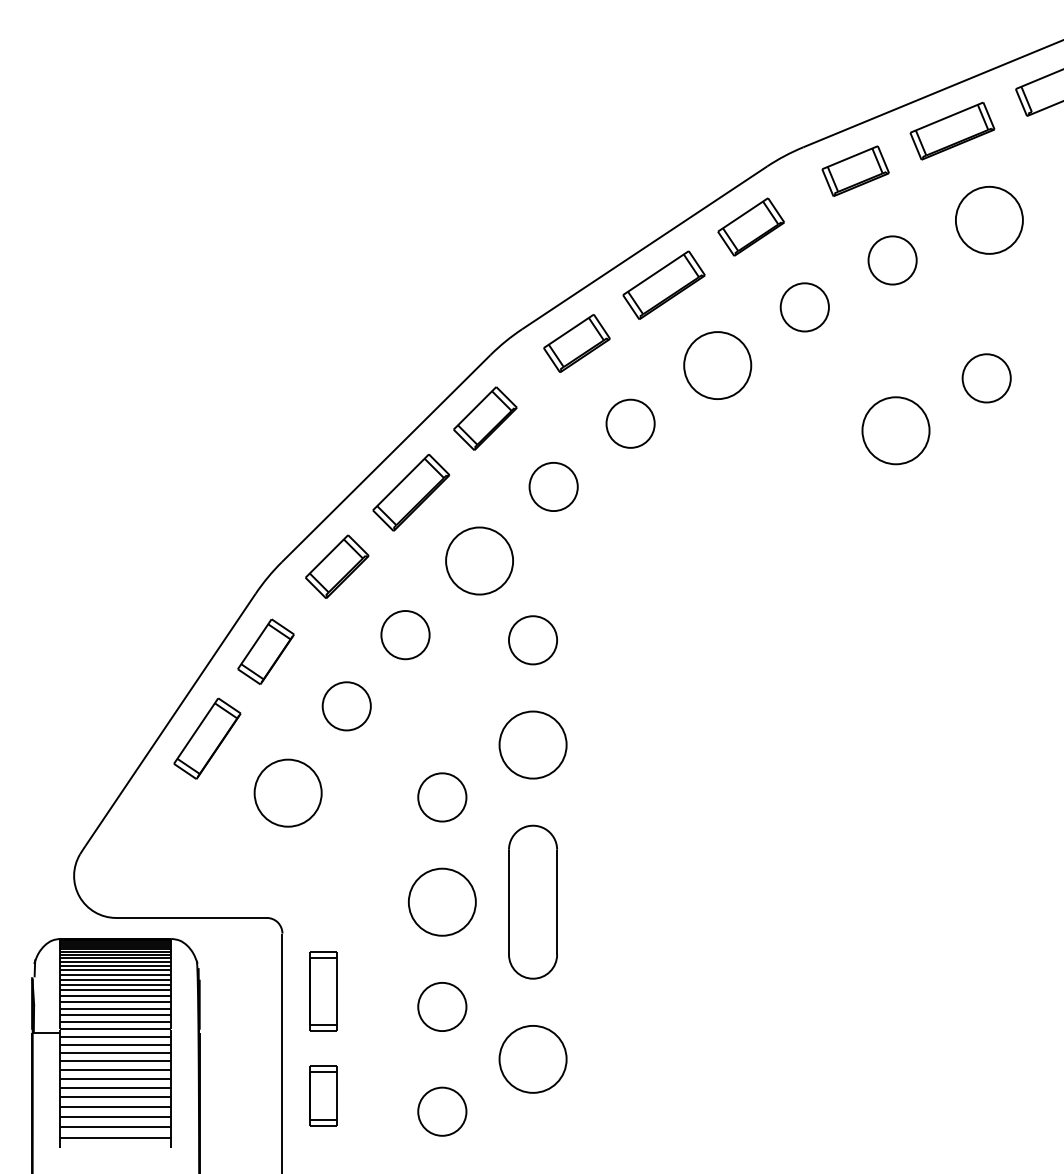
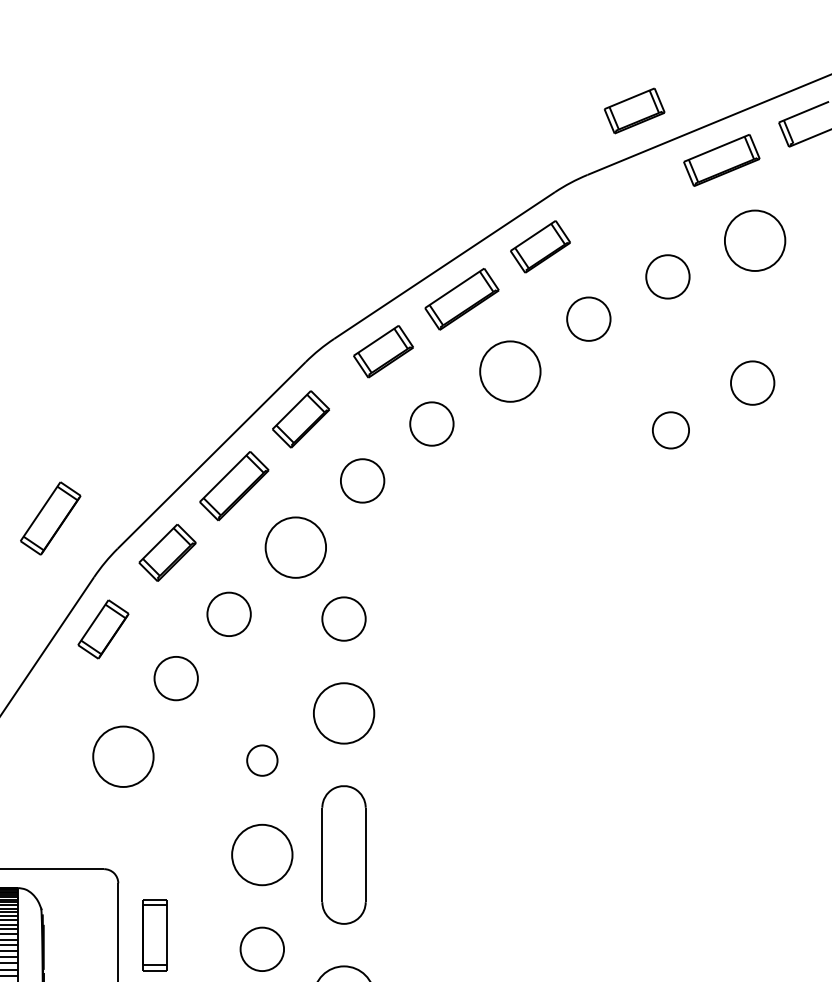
part: (855, 170) -> (634, 110), moved
part: (895, 430) -> (670, 430), size x0.6
part: (207, 738) -> (50, 518), moved
part: (442, 797) -> (262, 760), size x0.7

